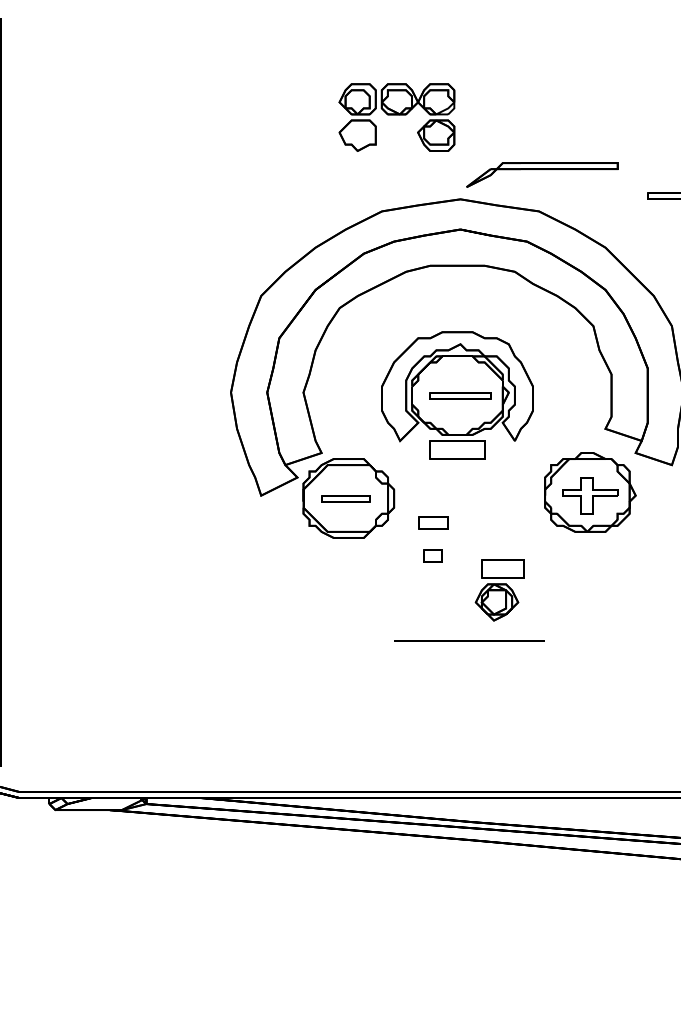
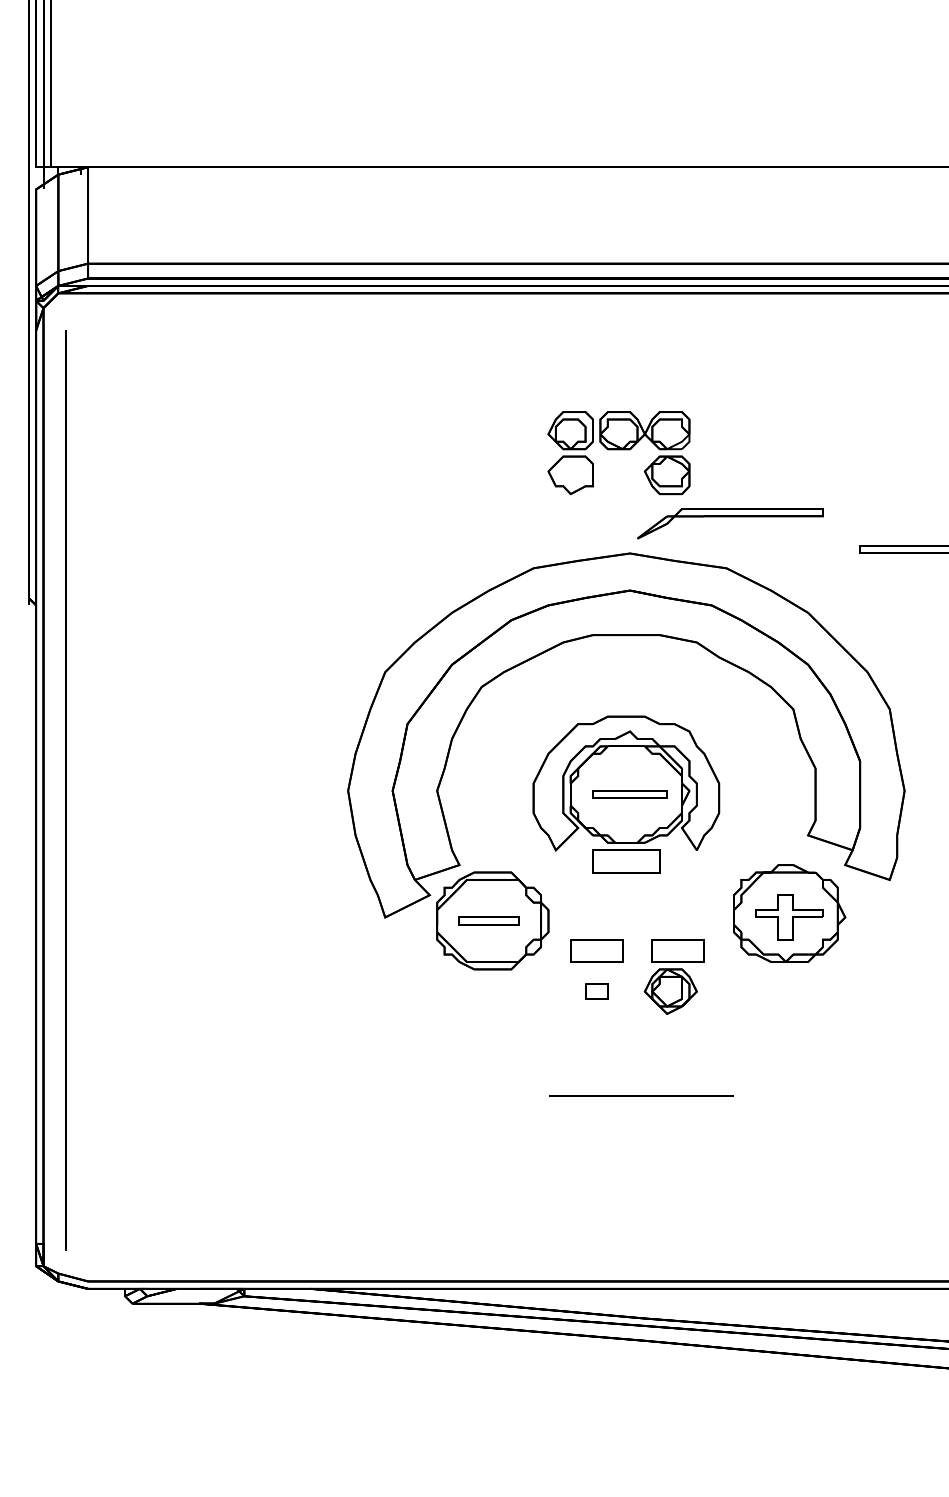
part: (396, 117) -> (618, 453), moved
part: (433, 522) -> (596, 950), size x1.43
part: (499, 590) -> (673, 976), moved

